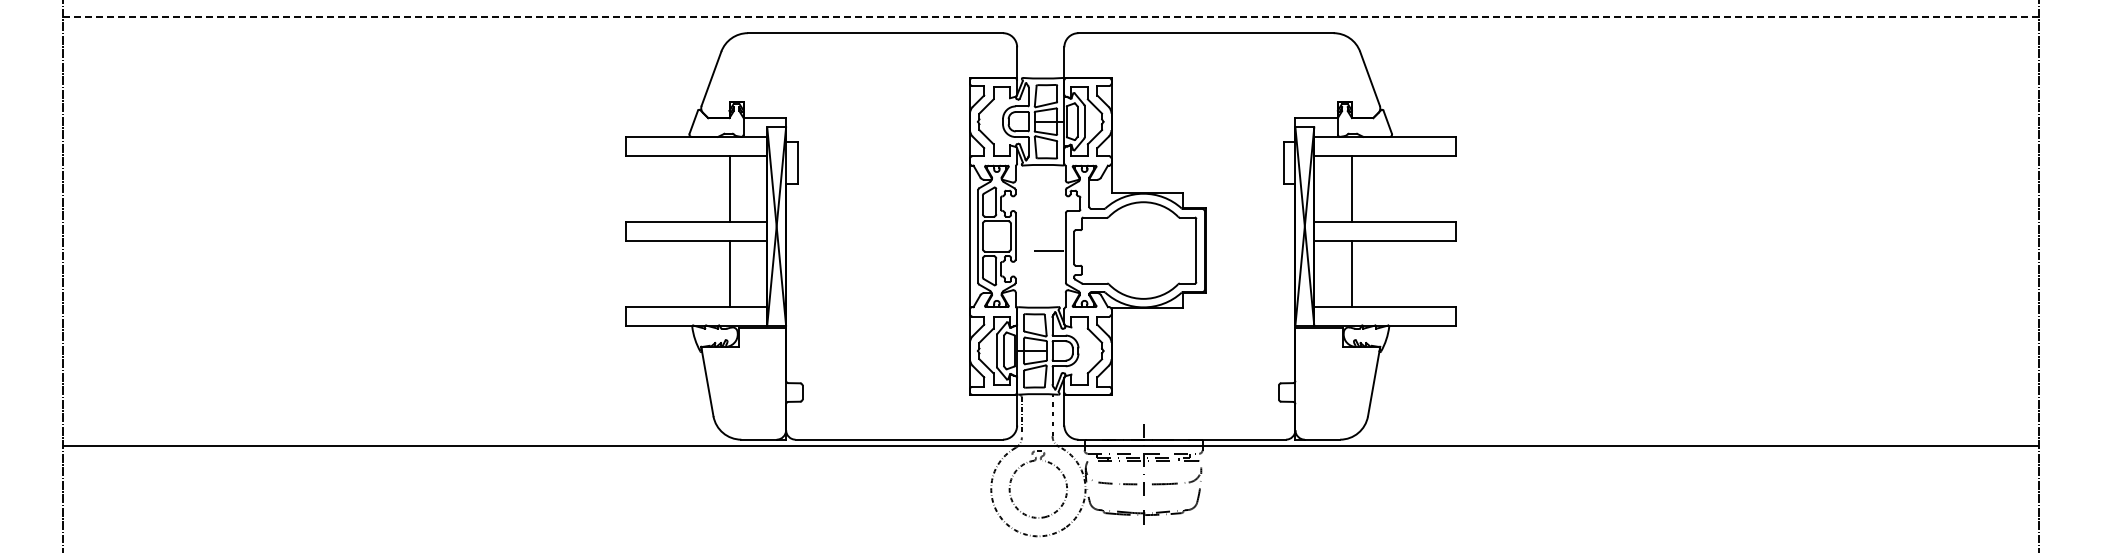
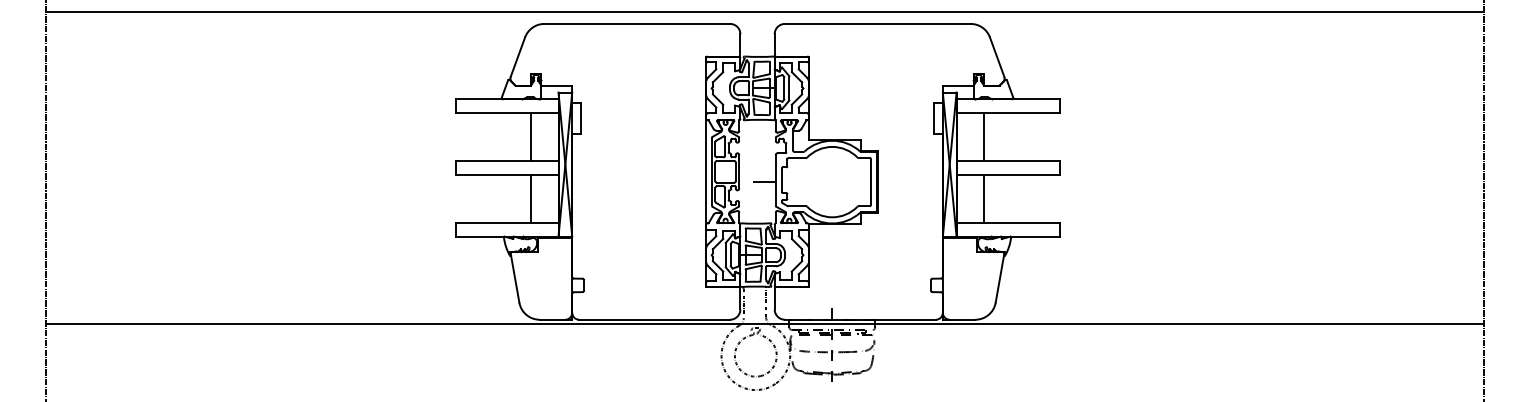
line: (1050, 16) -> (764, 11), dashed -> solid

